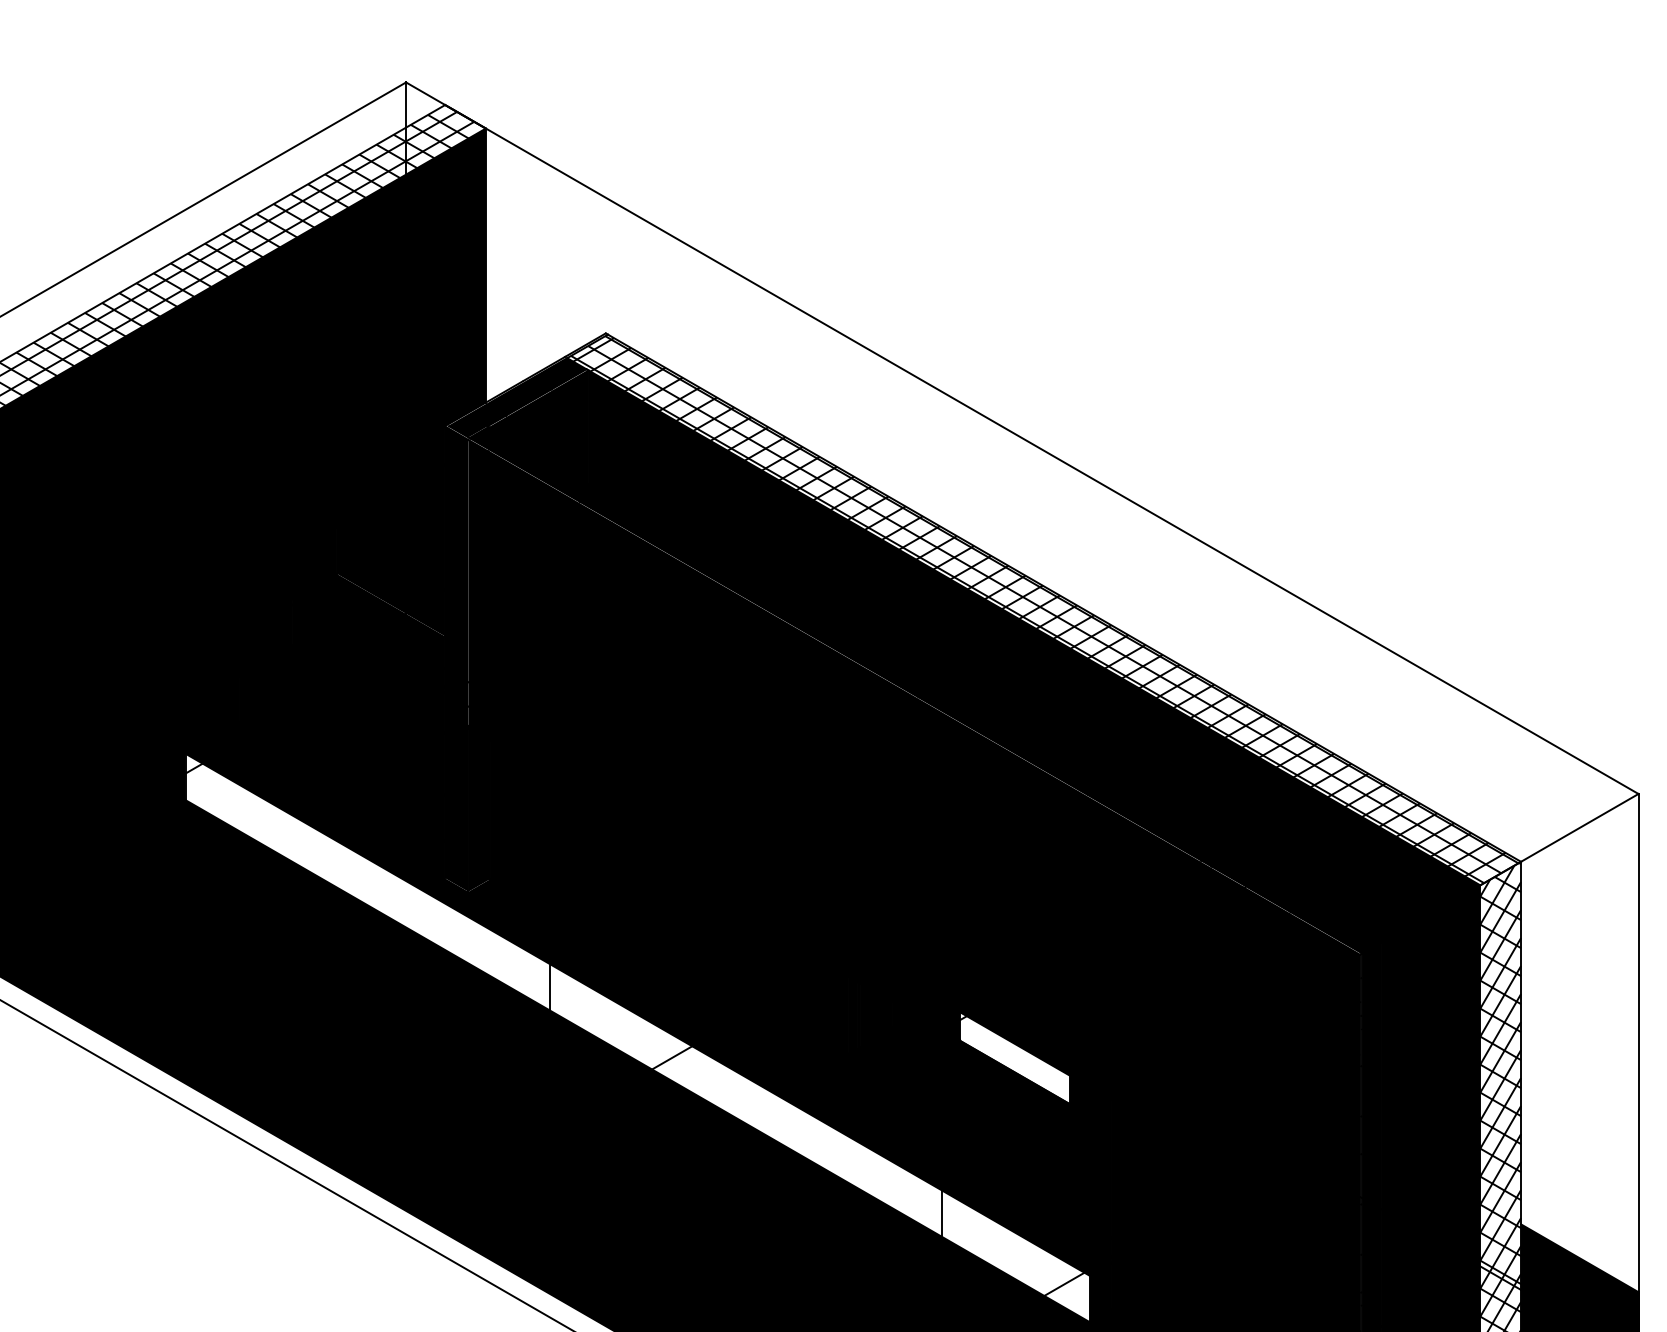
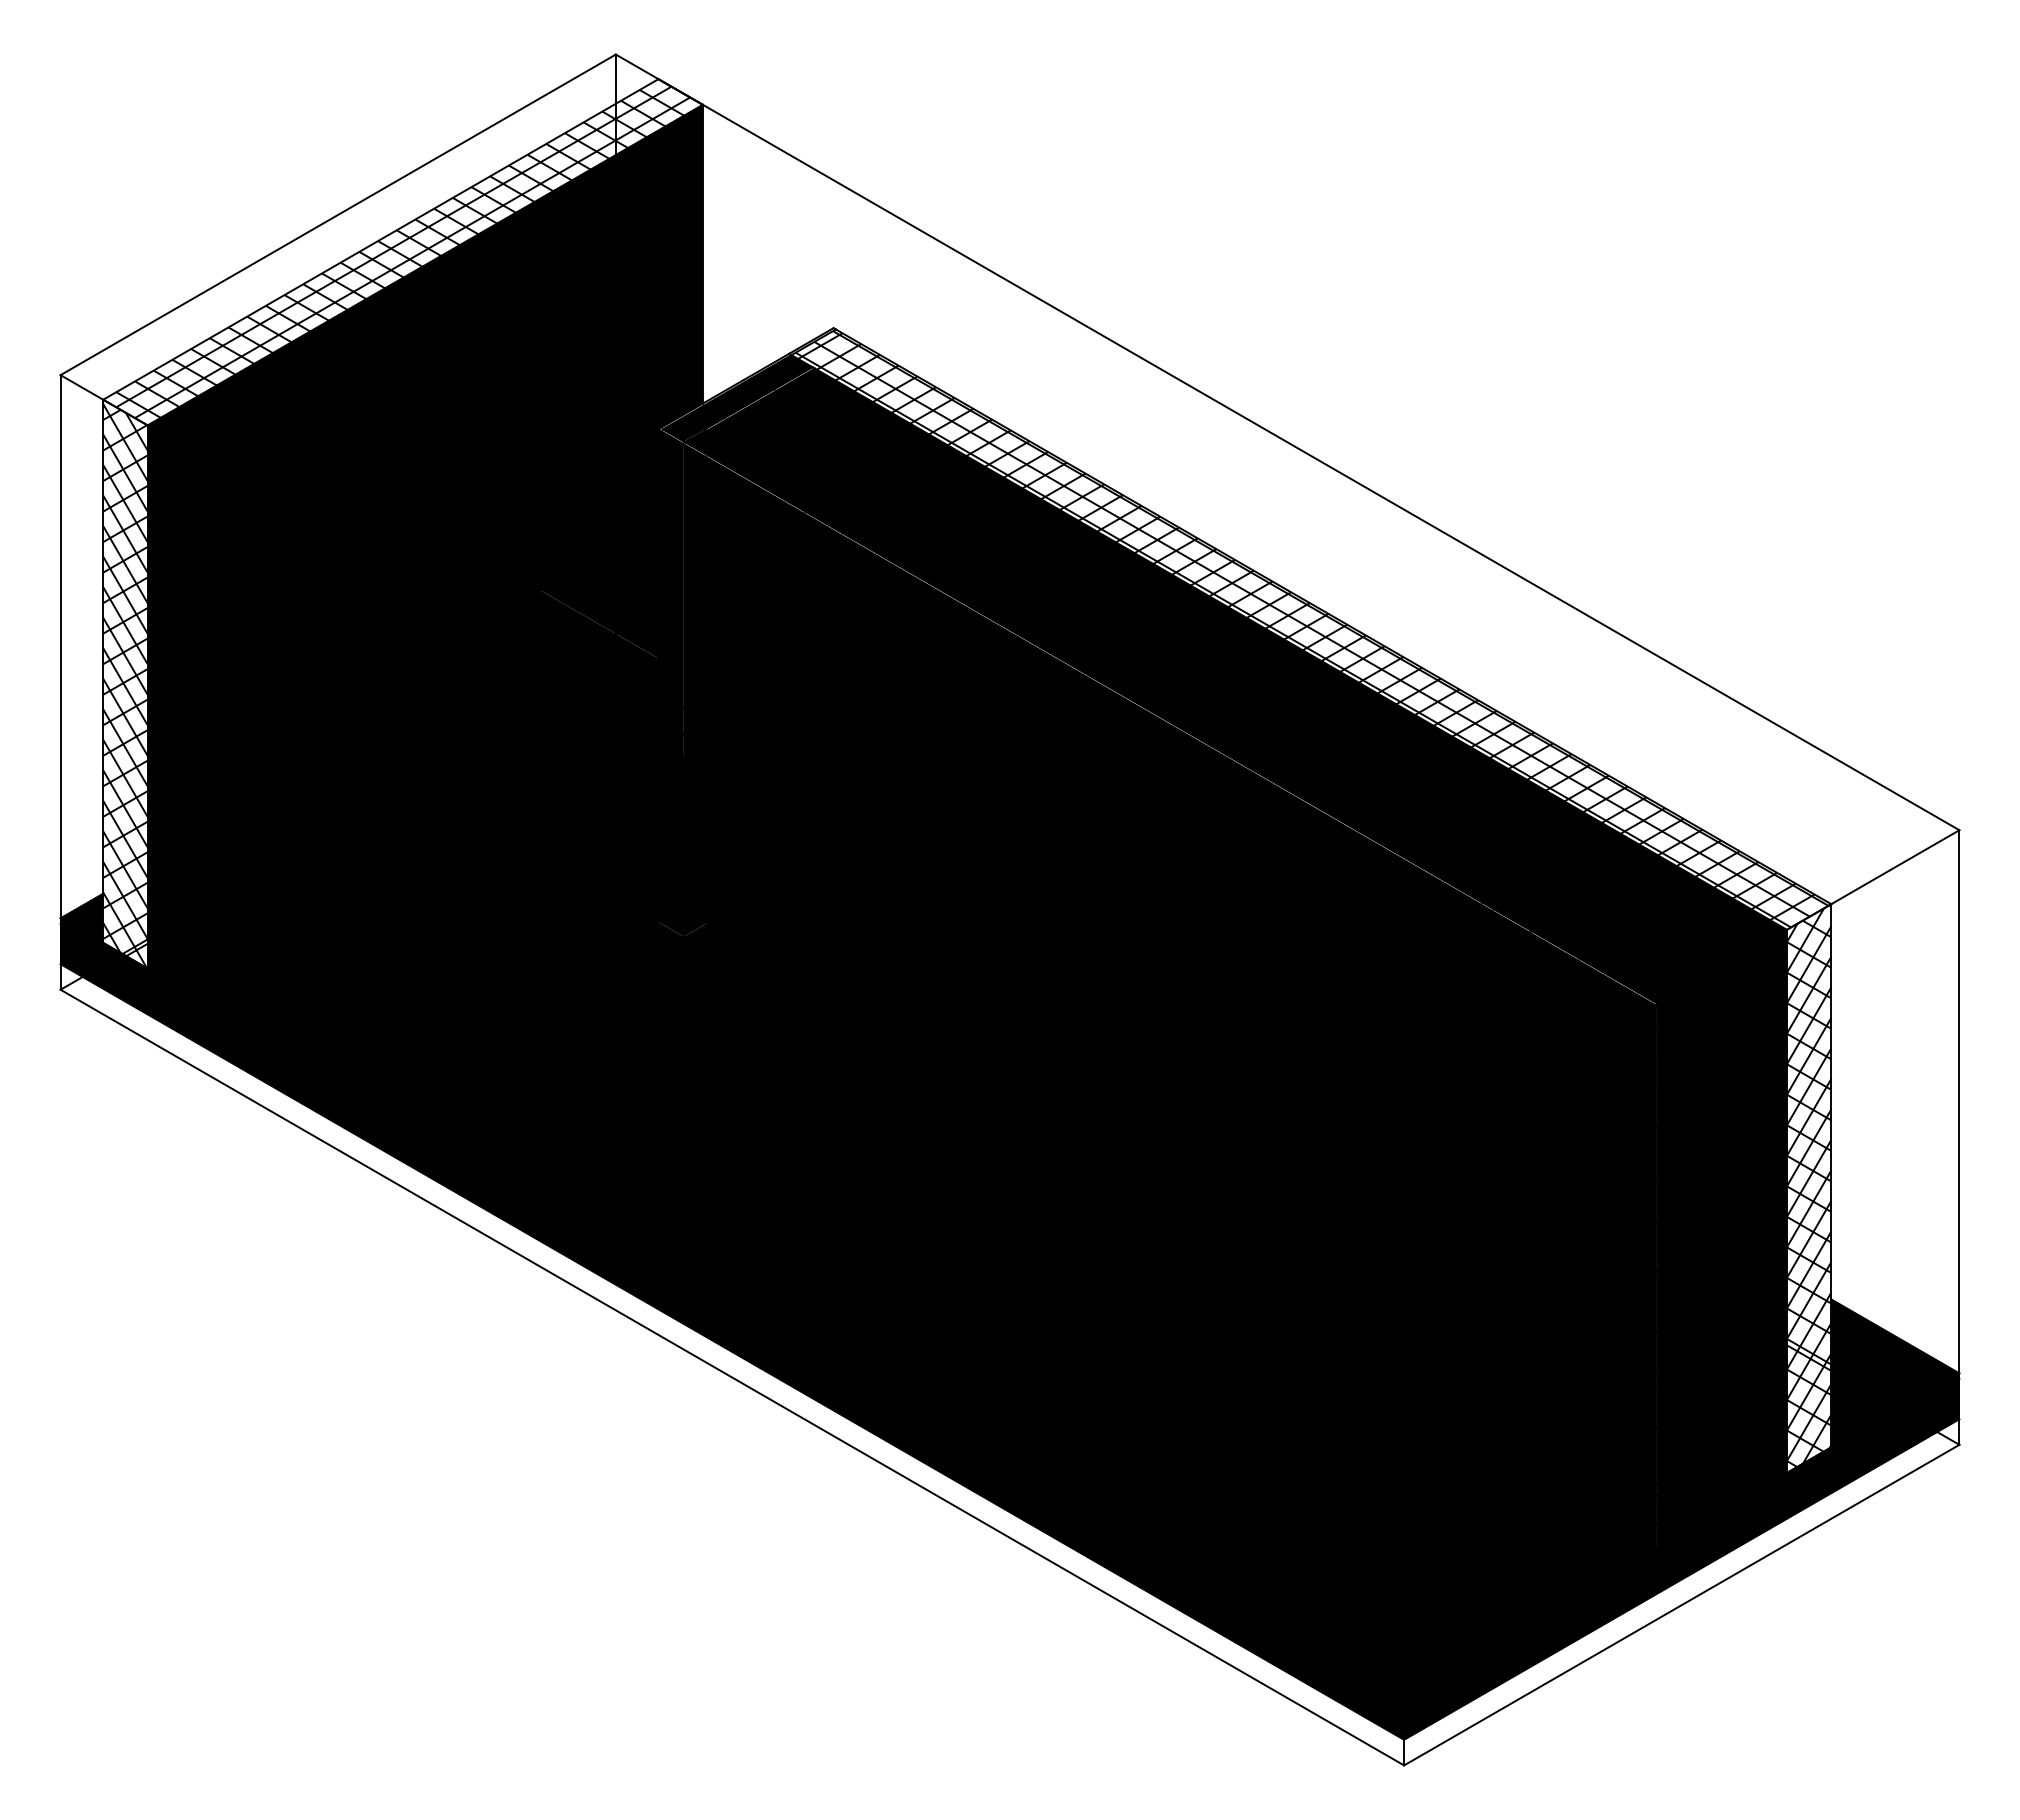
fill: (637, 1038) -> (868, 1096), added
fill: (1014, 1058) -> (1279, 1118), added

